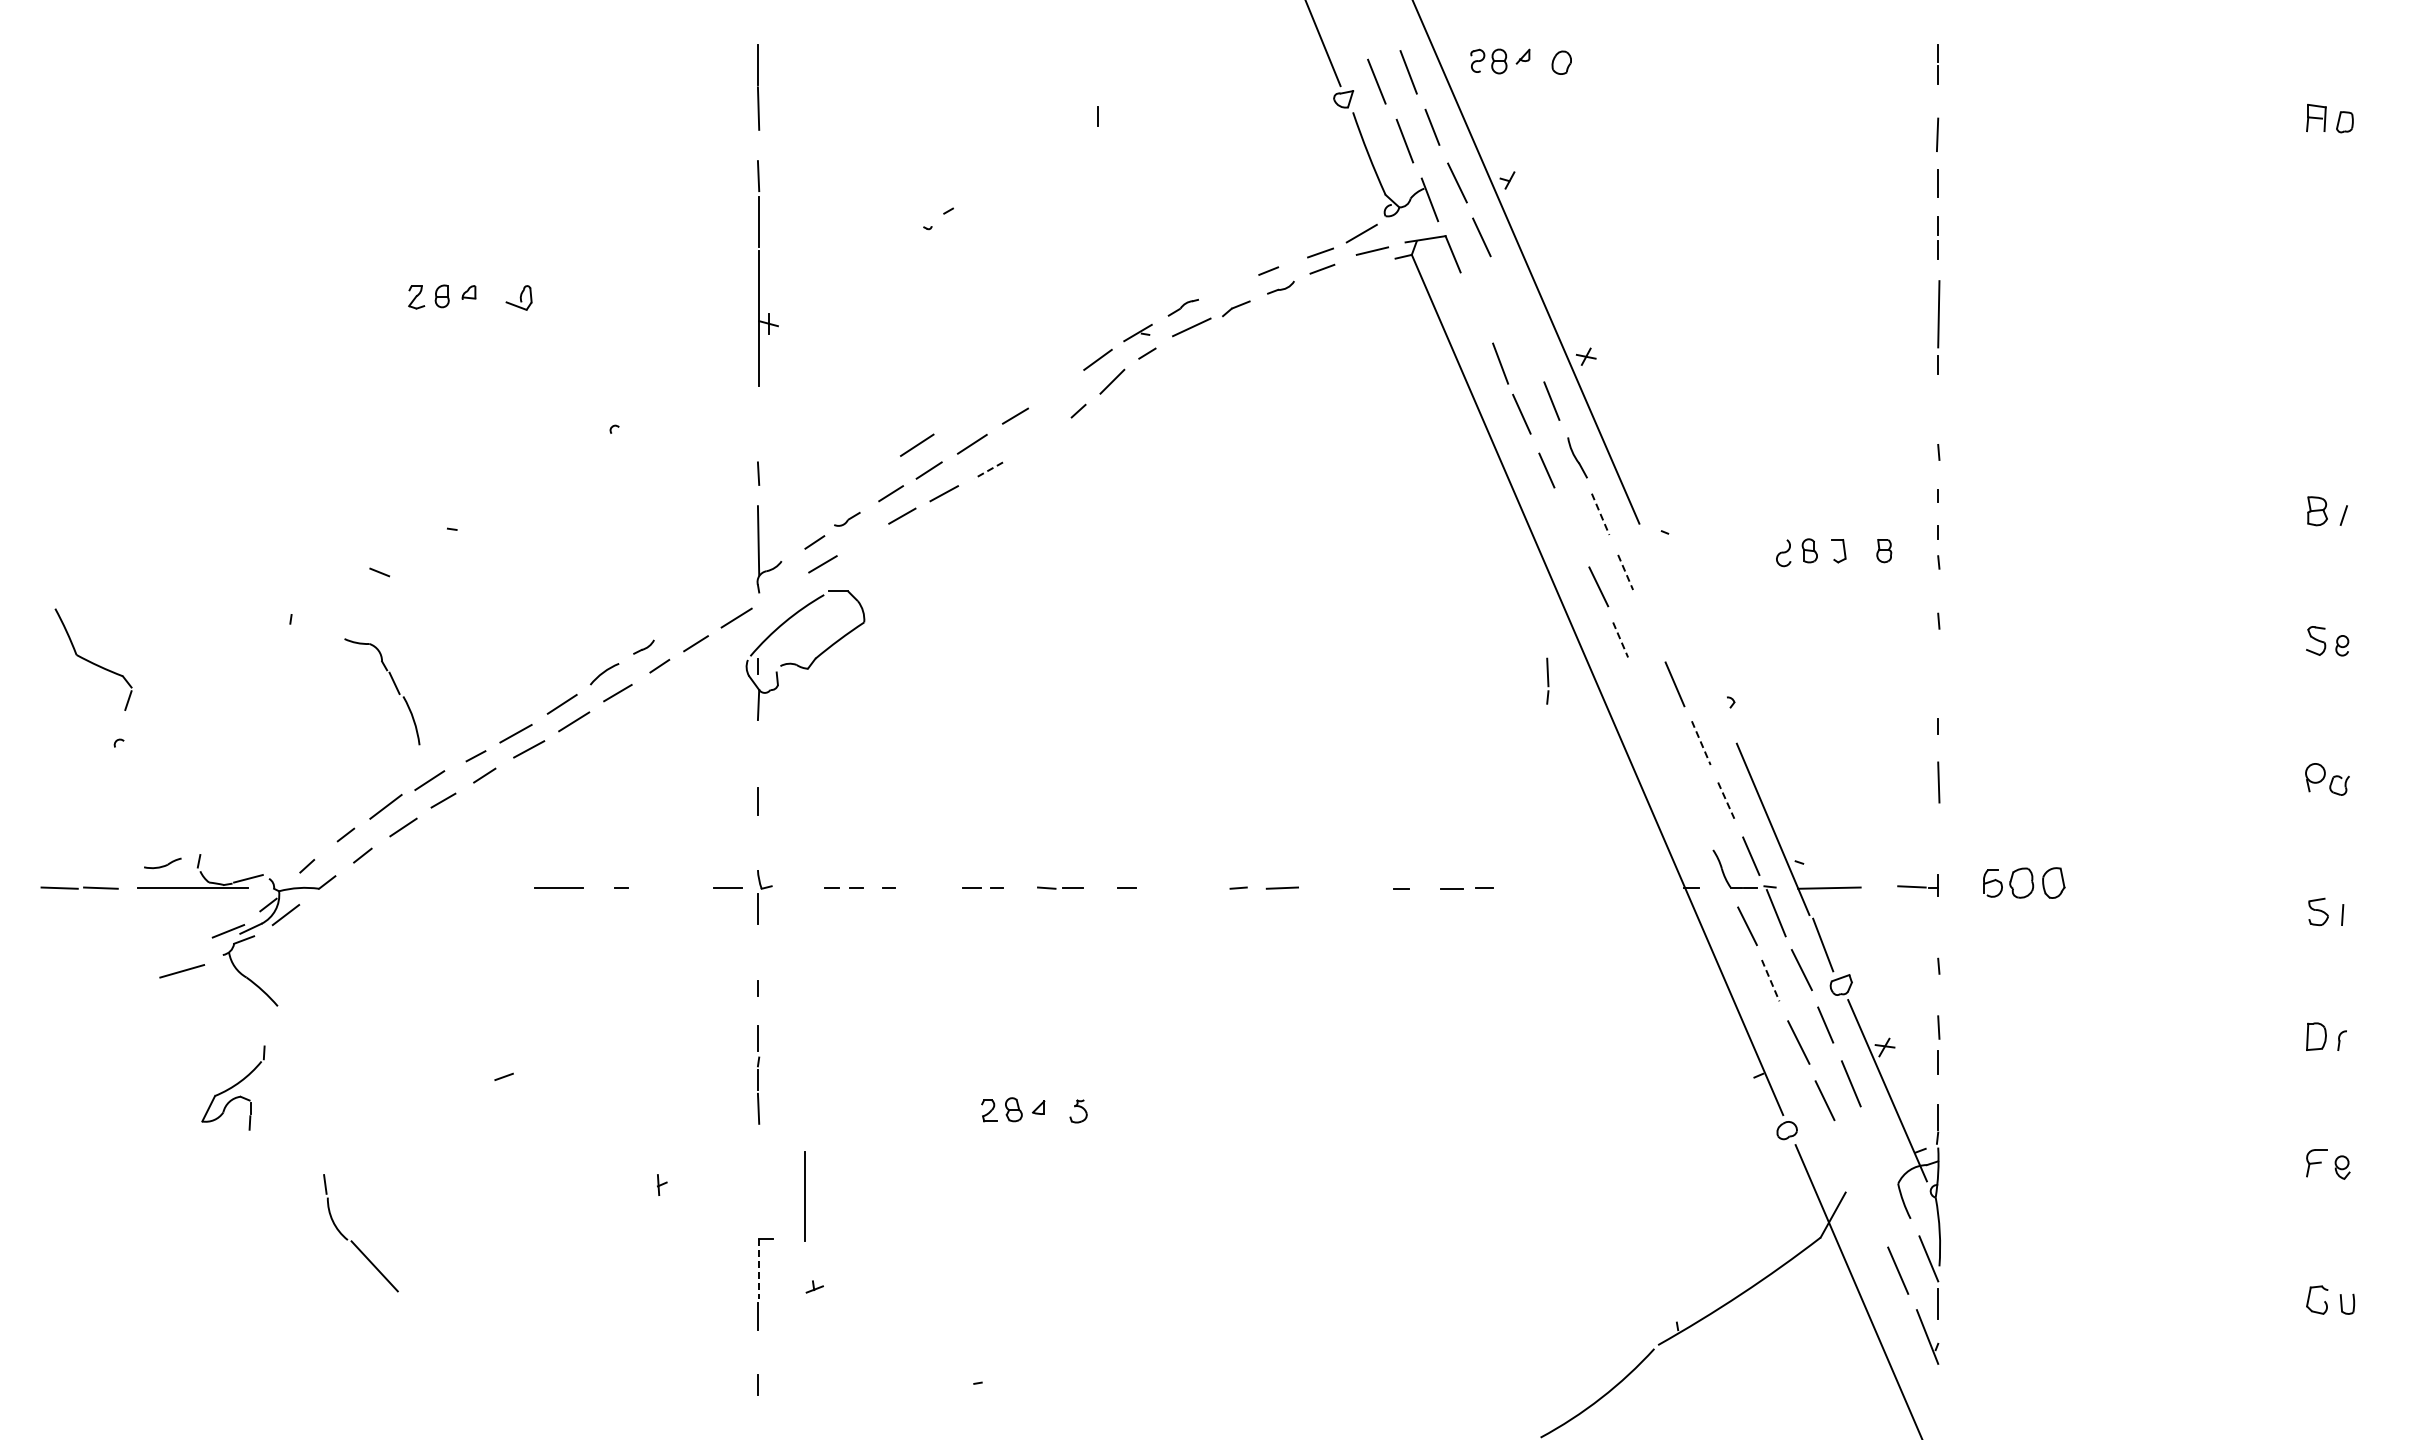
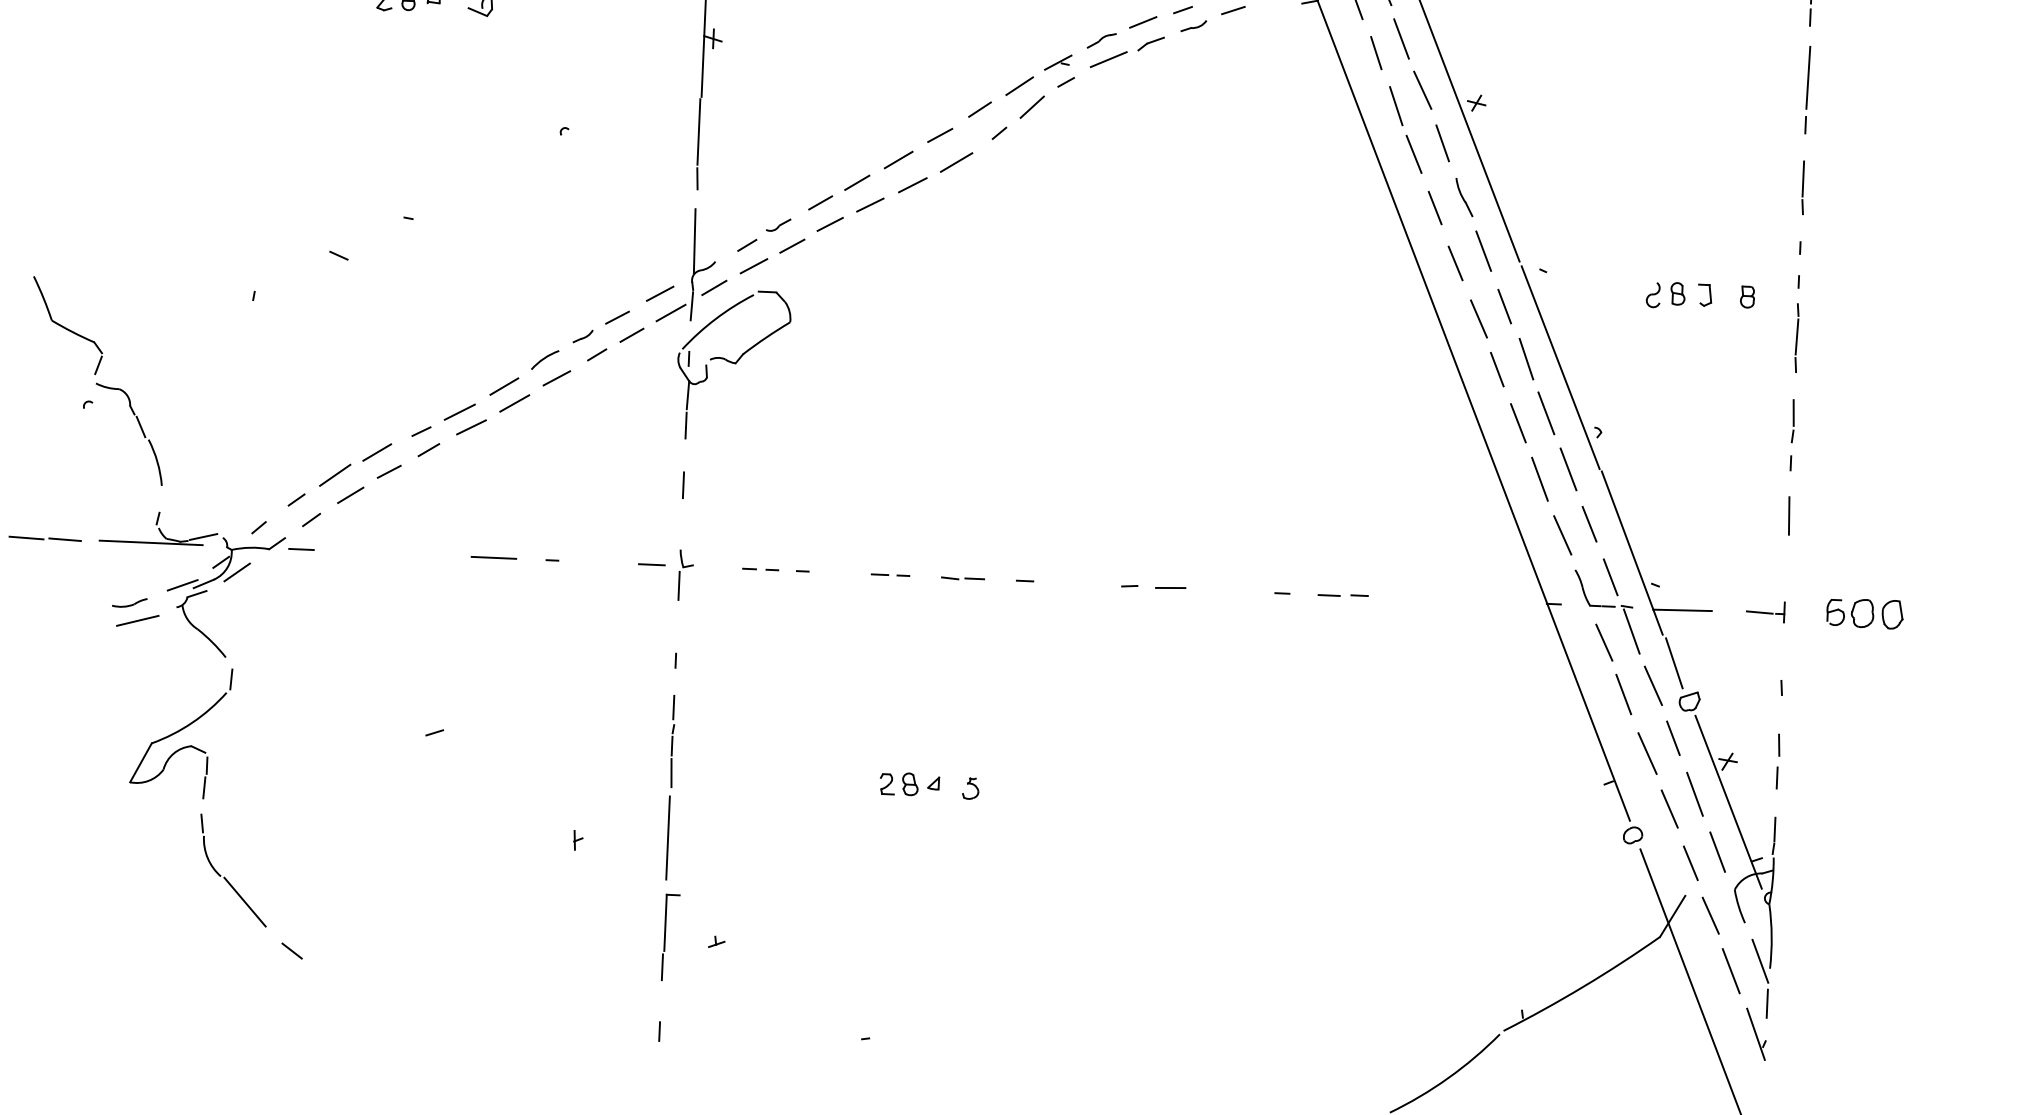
line: (1226, 285) -> (1142, 21), added
line: (1502, 291) -> (1400, 38), added
line: (1476, 307) -> (1376, 52), added
line: (1528, 345) -> (1423, 90), added
line: (1056, 386) -> (979, 109), added
line: (1938, 422) -> (1803, 179), added
line: (757, 423) -> (698, 131), added
line: (917, 444) -> (956, 161), moved
line: (988, 470) -> (912, 185), dashed -> solid
line: (1600, 514) -> (1483, 251), dashed -> solid
line: (1571, 528) -> (1455, 263), added
line: (862, 540) -> (791, 245), added
line: (1625, 572) -> (1504, 306), dashed -> solid
line: (781, 589) -> (714, 288), added
line: (1938, 590) -> (1796, 336), added
line: (723, 597) -> (659, 293), added
line: (758, 609) -> (691, 305), added
line: (679, 625) -> (617, 317), added
line: (1651, 627) -> (1526, 359), added
line: (1687, 634) -> (1560, 367), added
line: (1620, 640) -> (1497, 370), dashed -> solid
line: (1547, 680) -> (1793, 420), moved
part: (394, 685) -> (140, 428), moved
line: (1645, 696) -> (1518, 423), added
line: (757, 737) -> (685, 425), added
line: (1701, 743) -> (1568, 469), dashed -> solid
line: (1670, 754) -> (1539, 478), added
line: (1726, 800) -> (1589, 524), dashed -> solid
line: (1698, 813) -> (1563, 535), added
part: (162, 863) -> (129, 602), moved
line: (353, 887) -> (301, 549), added
line: (1770, 981) -> (1623, 695), dashed -> solid
part: (233, 1087) -> (181, 731), size x1.67
line: (1877, 1144) -> (1717, 852), added
line: (1849, 1157) -> (1690, 863), added
line: (804, 1196) -> (667, 838), moved
line: (1873, 1212) -> (1710, 915), added
part: (352, 1240) -> (225, 877), moved
line: (759, 1269) -> (665, 923), dashed -> solid
line: (361, 1315) -> (291, 950), added

